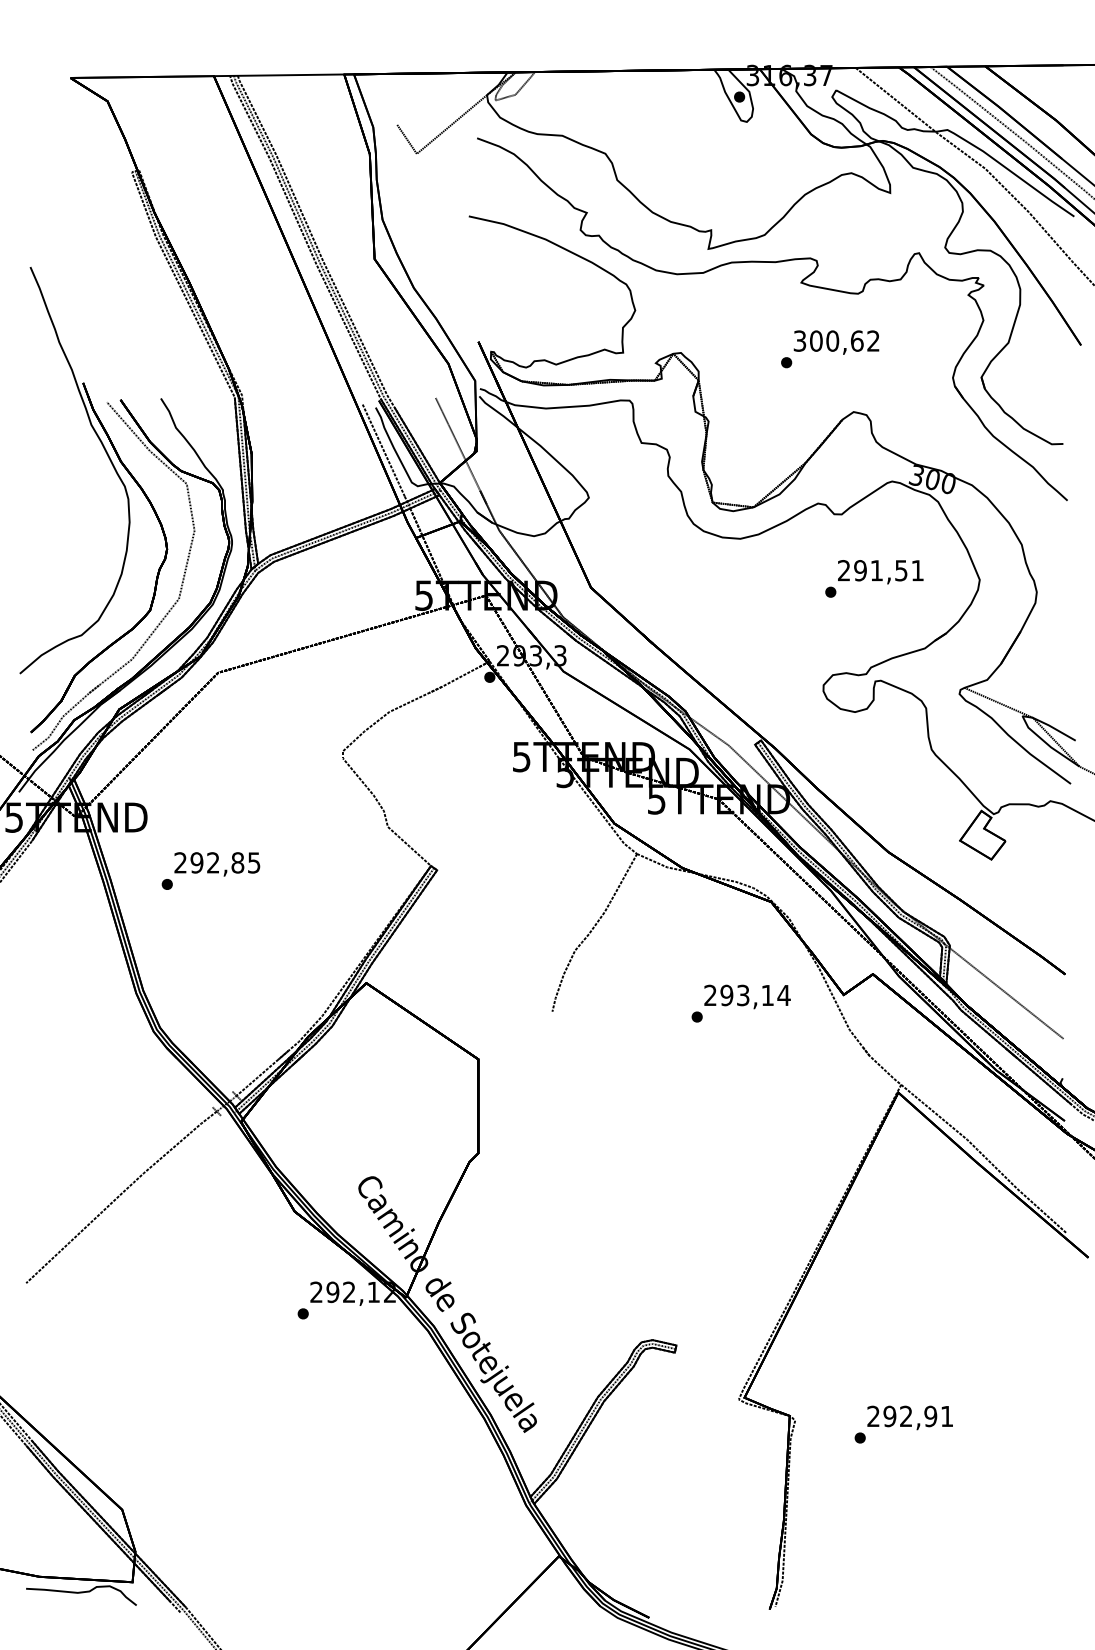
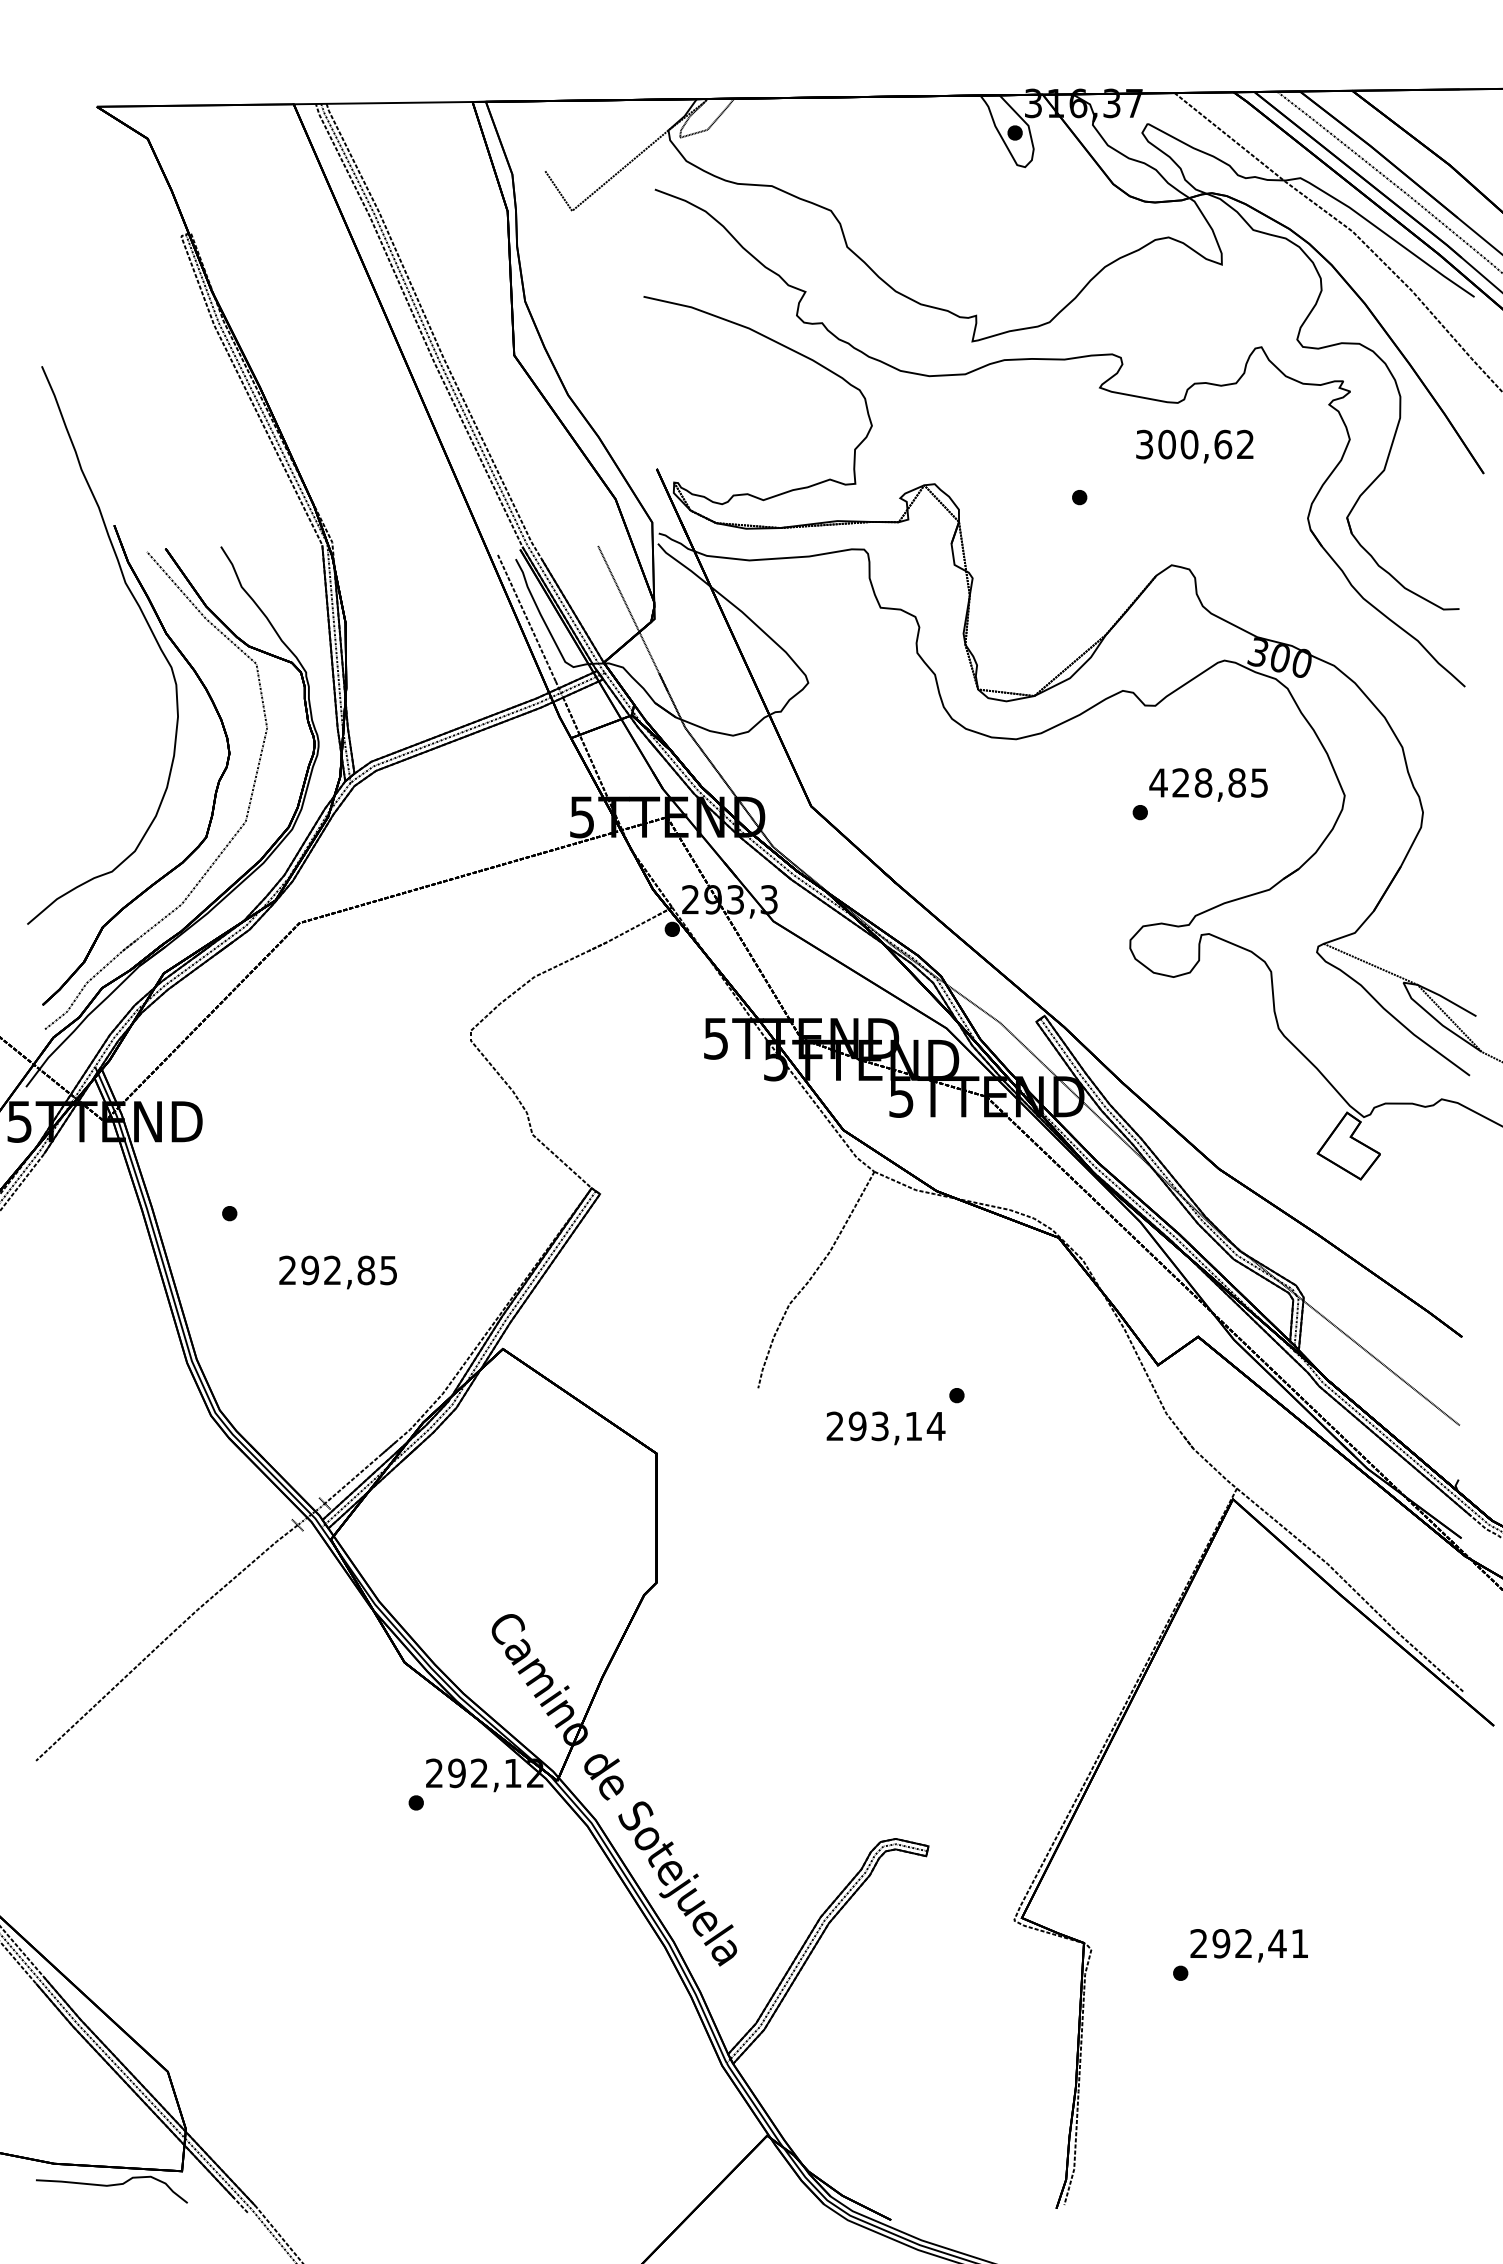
text: (836, 342) -> (1194, 446), moved
text: (880, 570) -> (1208, 782), 291,51 -> 428,85
text: (217, 864) -> (338, 1272), moved
text: (747, 996) -> (885, 1427), moved
text: (930, 1416) -> (1277, 1943), 292,91 -> 292,41

